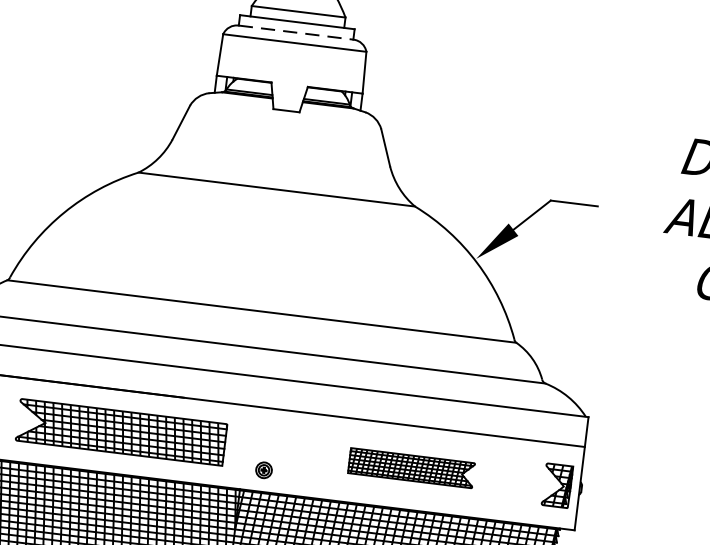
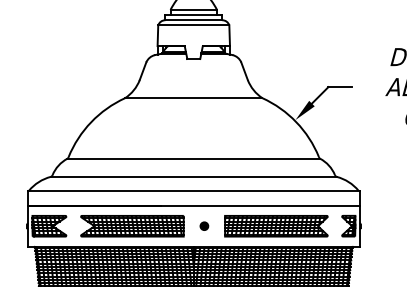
line: (297, 33) -> (194, 20), dashed -> solid
part: (264, 468) -> (204, 225), moved
part: (411, 468) -> (276, 226), size x1.67

